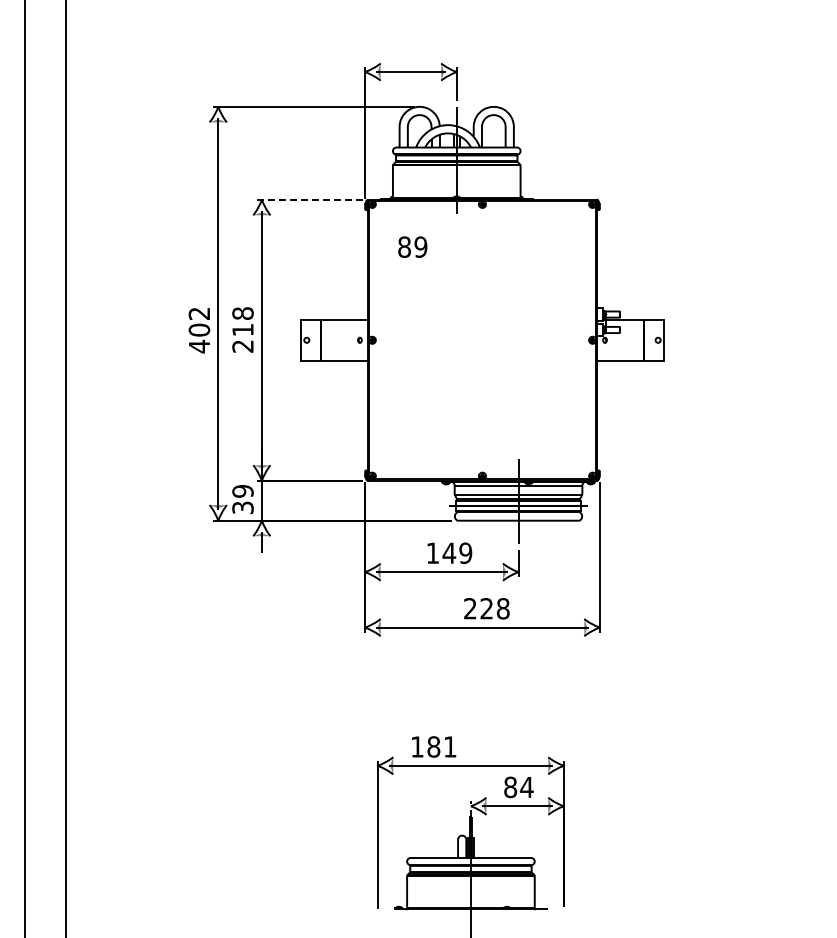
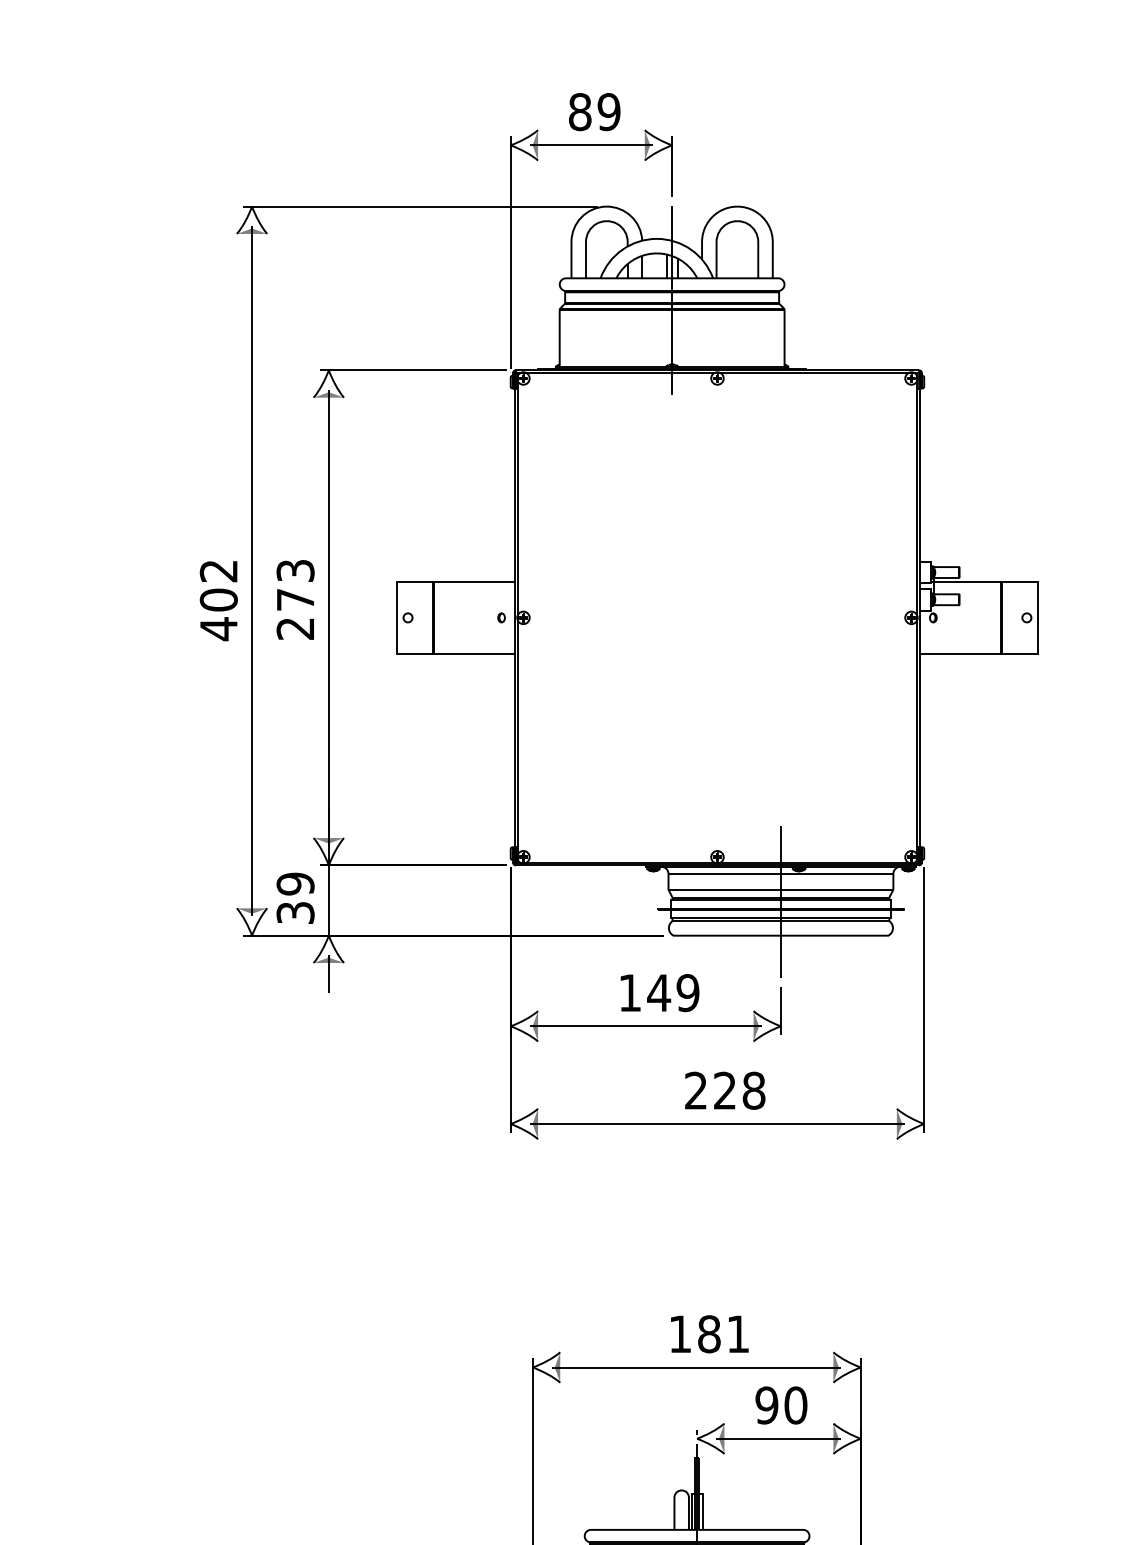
line: (309, 199) -> (412, 369), dashed -> solid
text: (412, 246) -> (594, 110), moved
text: (242, 321) -> (294, 584), 218 -> 273
text: (434, 746) -> (710, 1333), moved
text: (518, 787) -> (780, 1405), 84 -> 90

